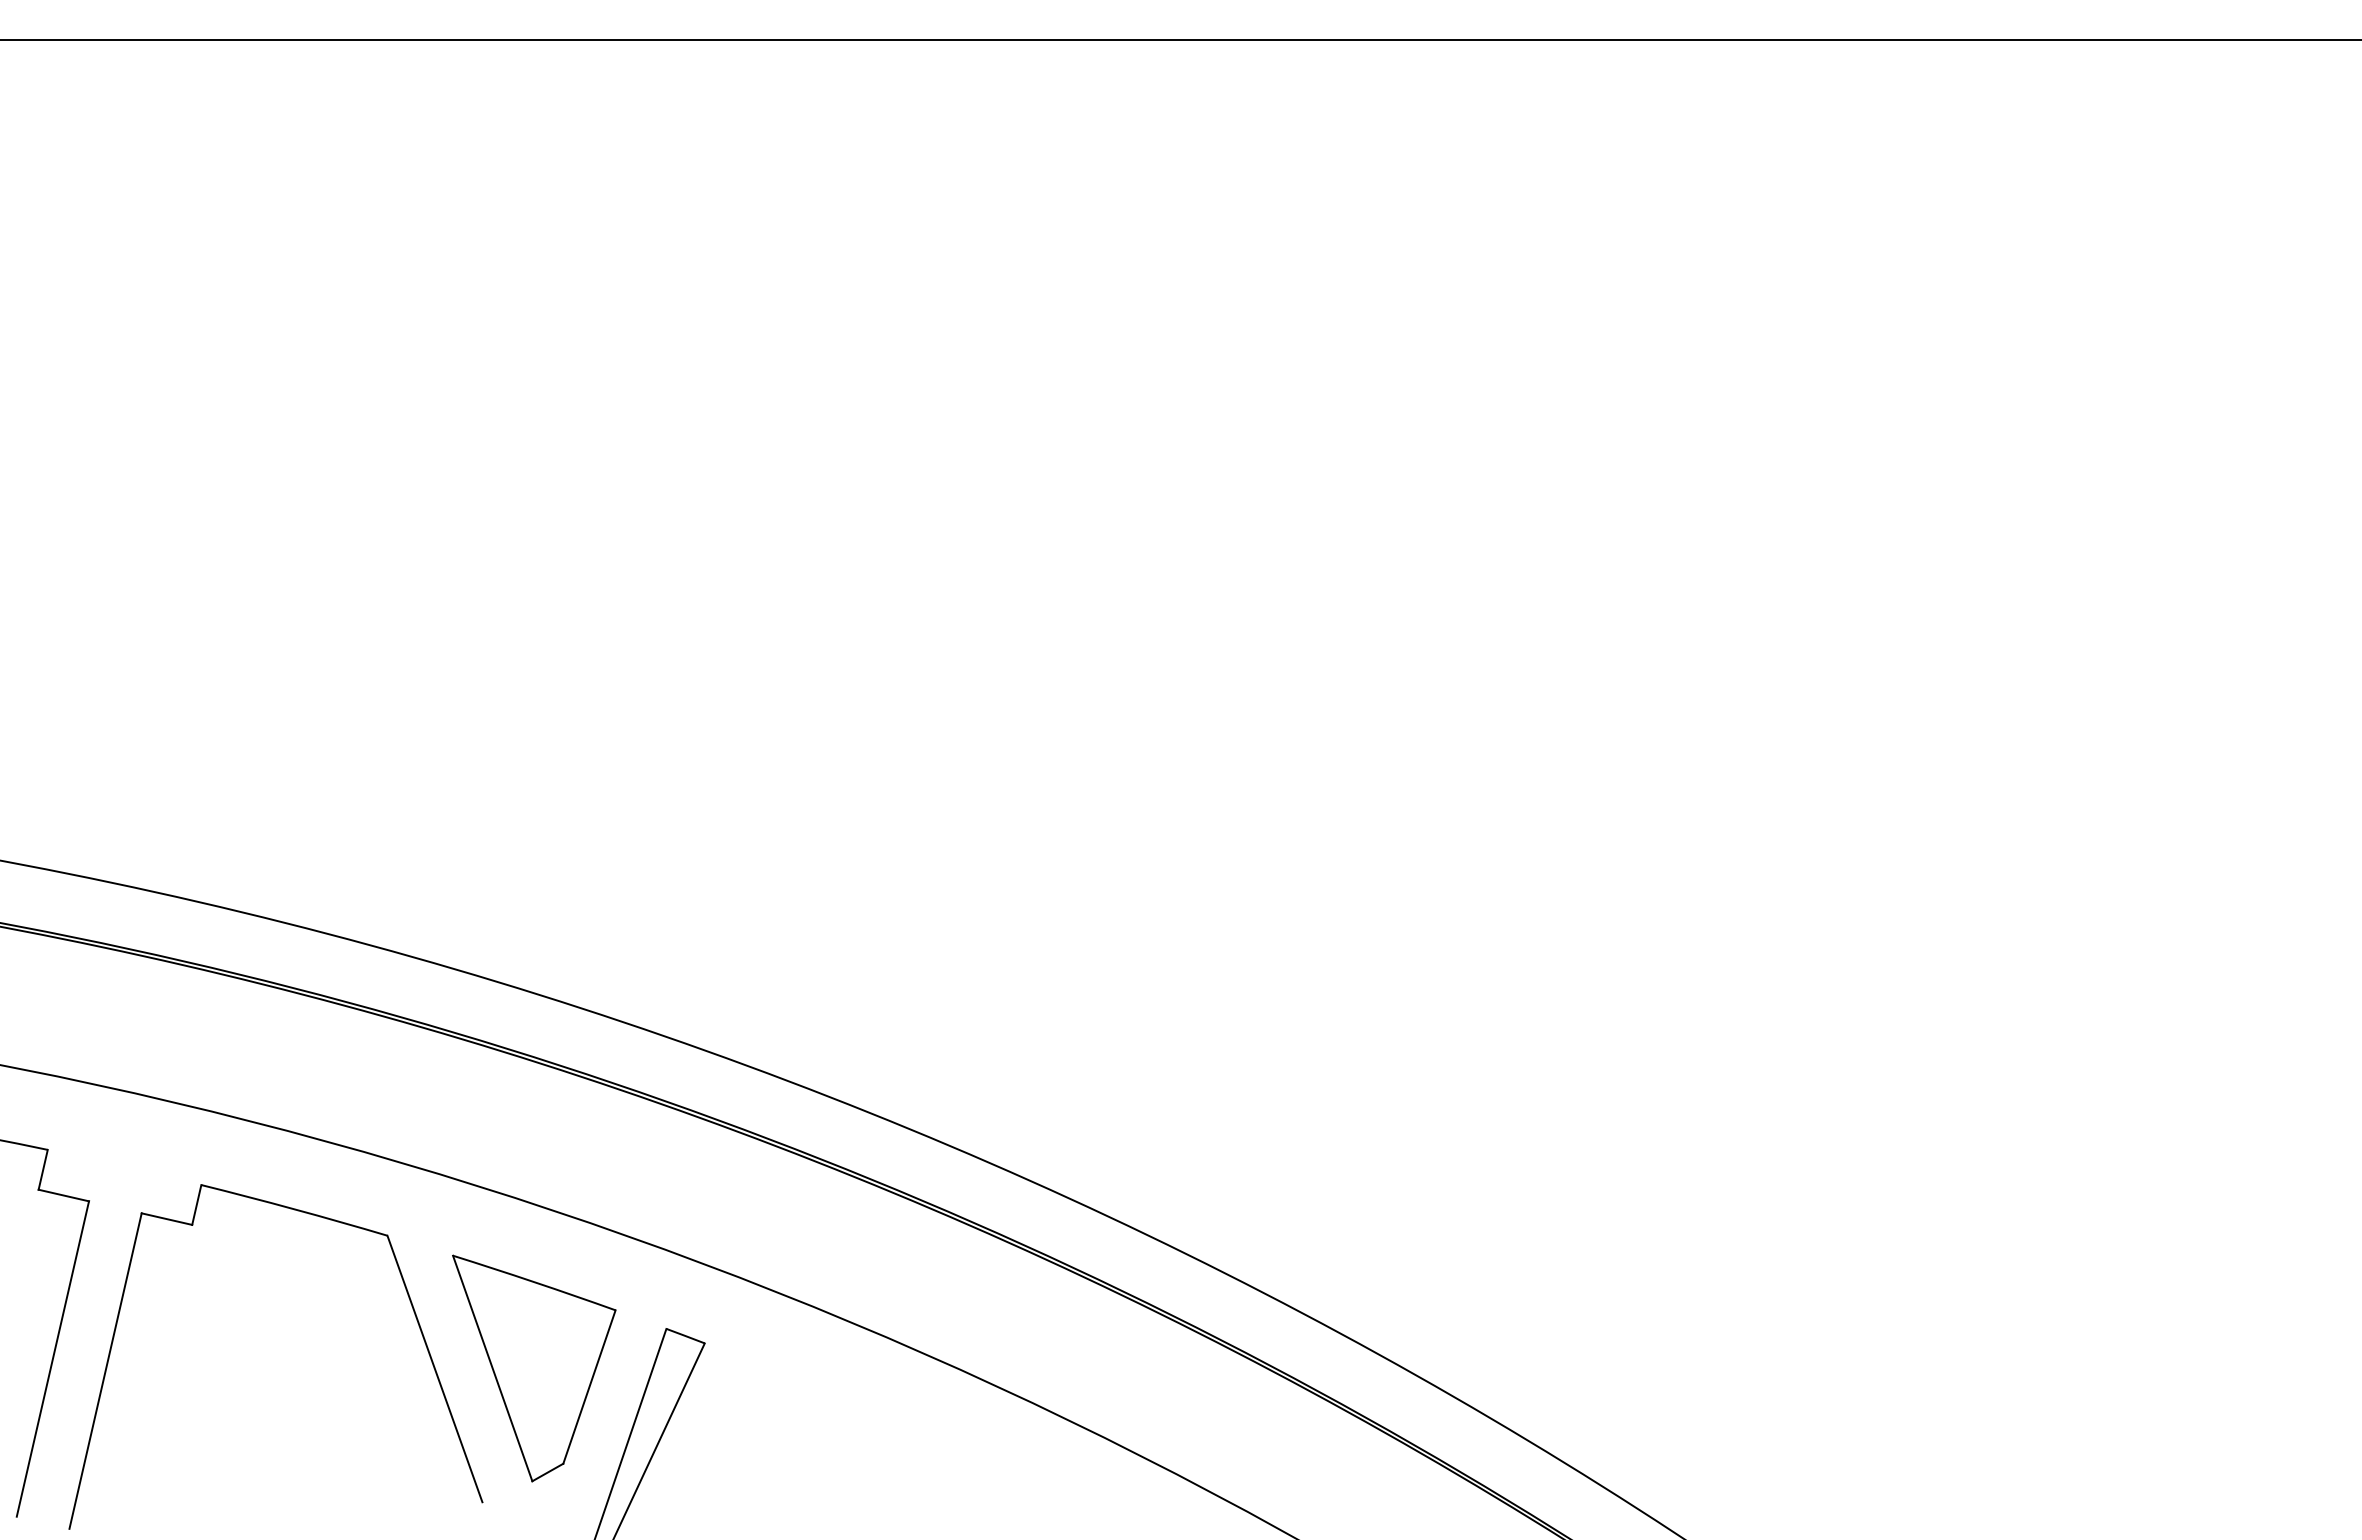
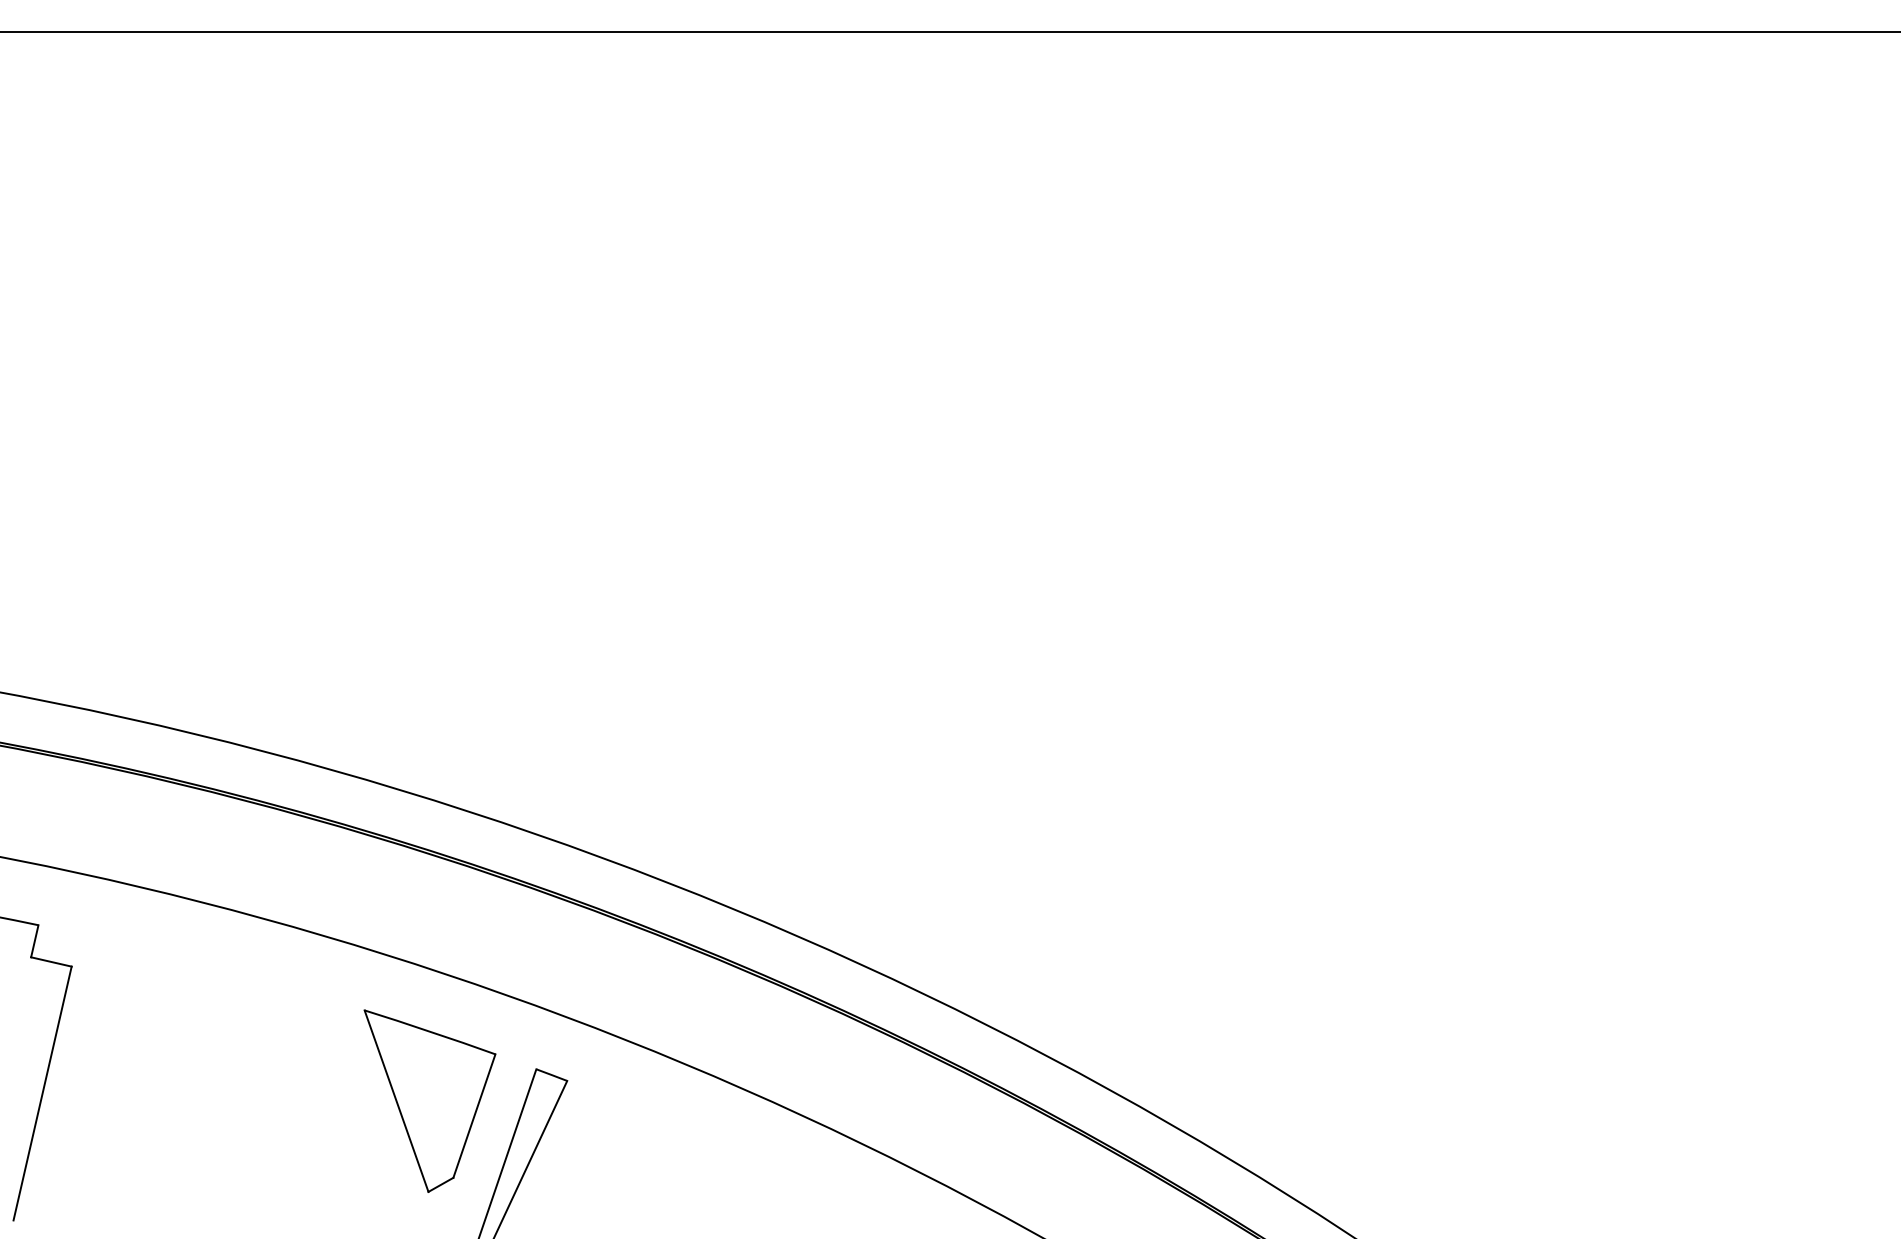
part: (412, 1309) -> (332, 1053), removed

